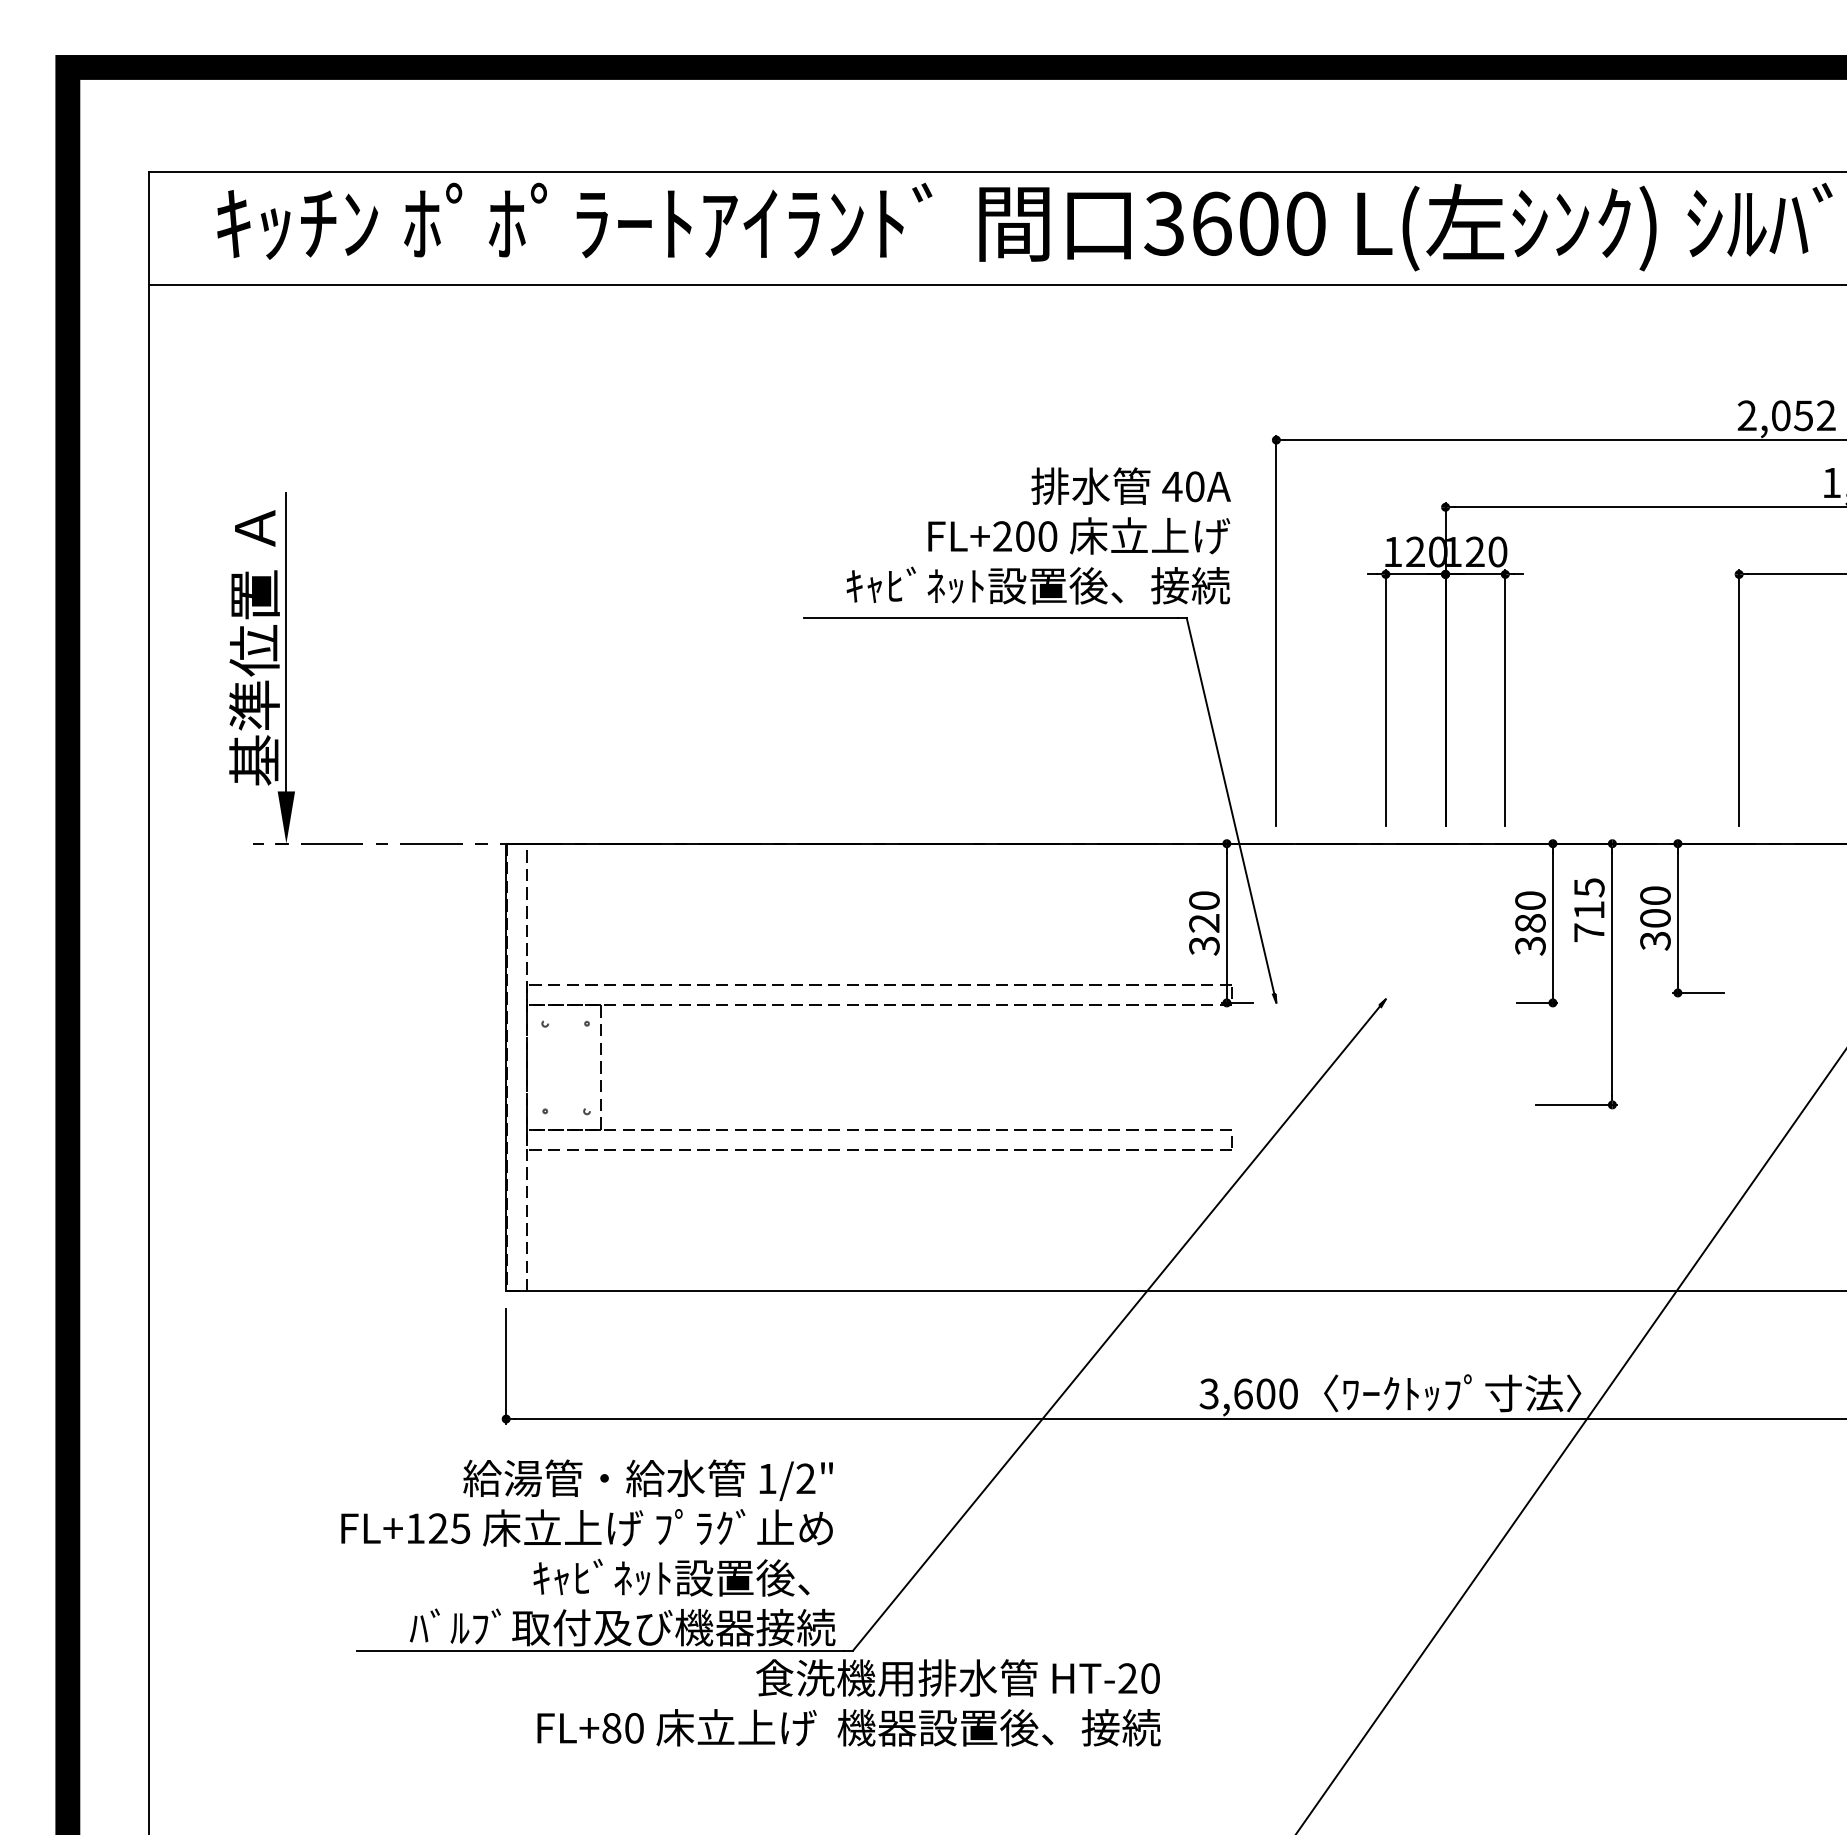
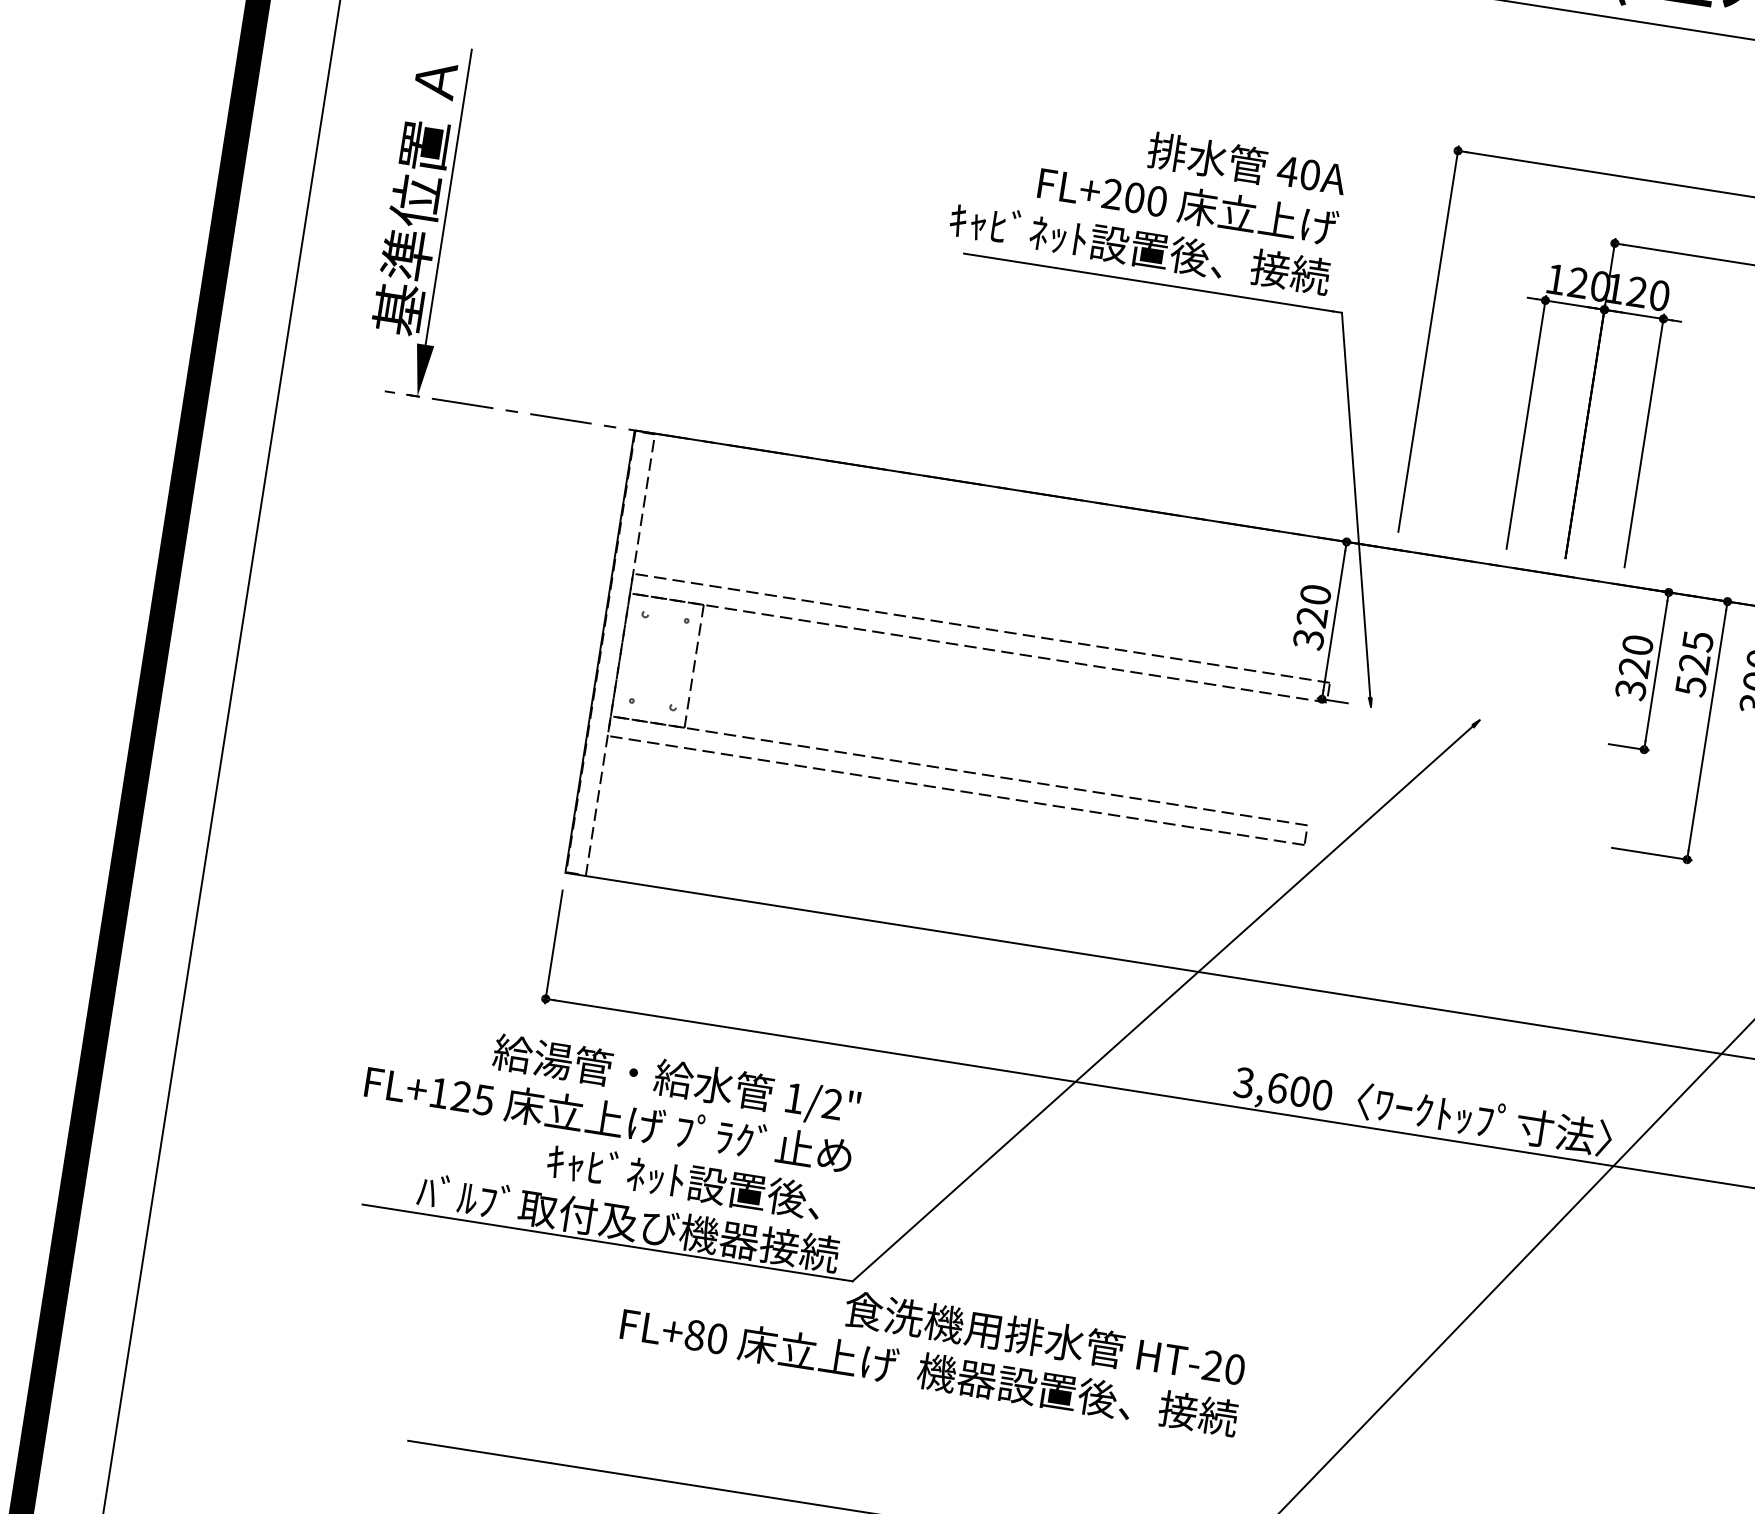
text: (1038, 535) -> (1148, 198), moved
text: (1589, 921) -> (1692, 674), 715 -> 525
text: (1530, 922) -> (1634, 666), 380 -> 320
text: (848, 1702) -> (932, 1346), moved

